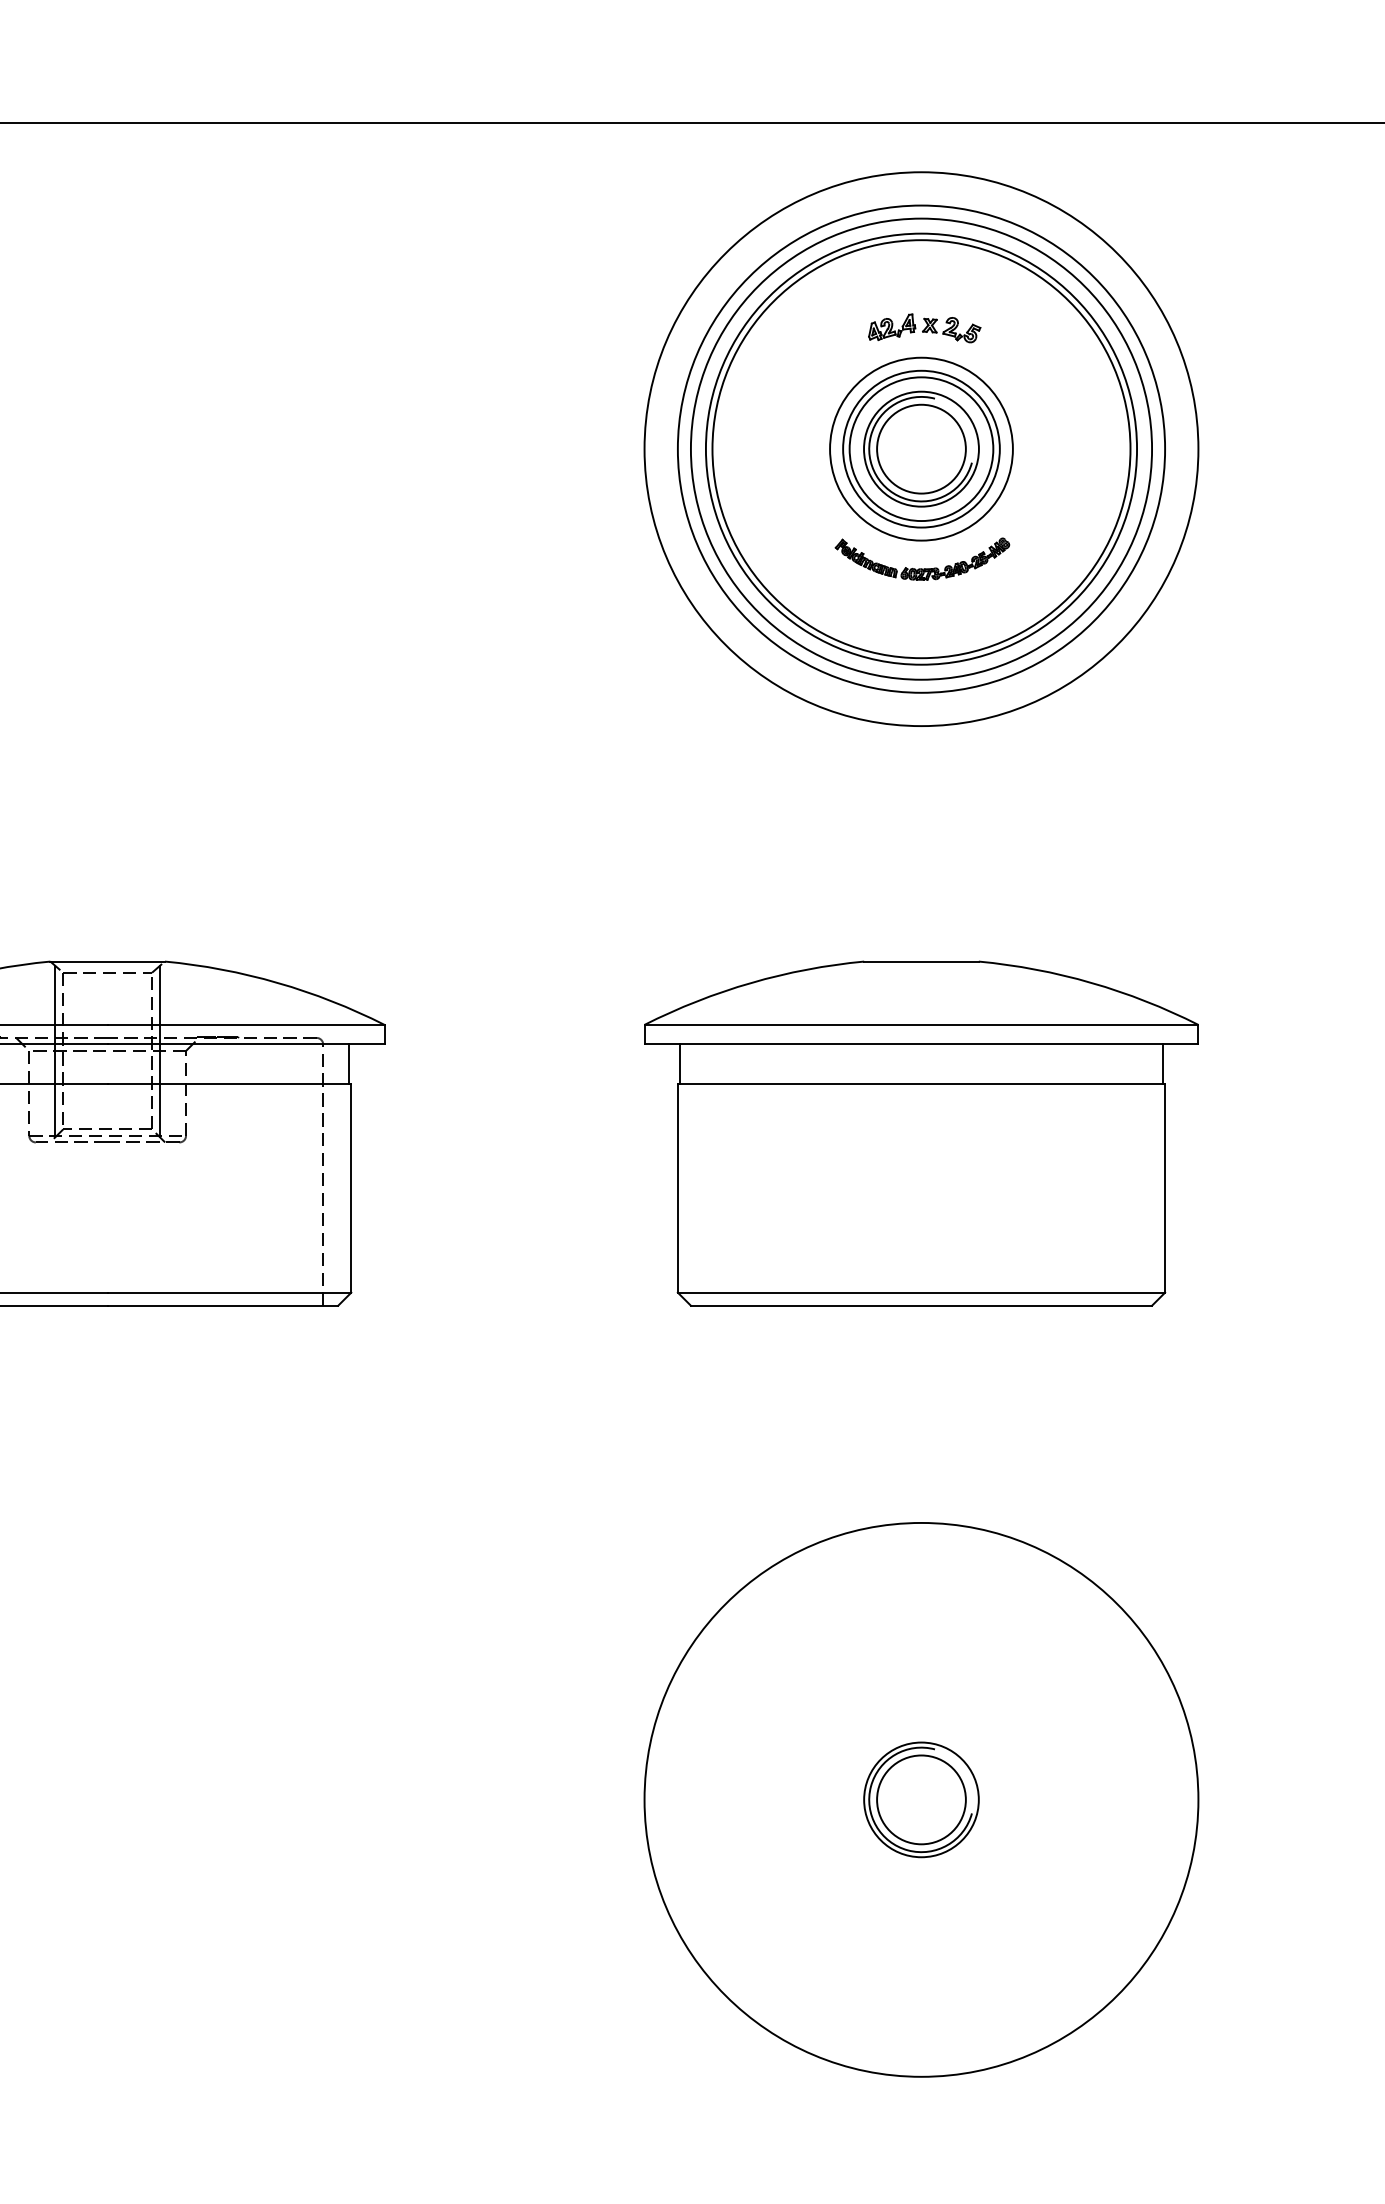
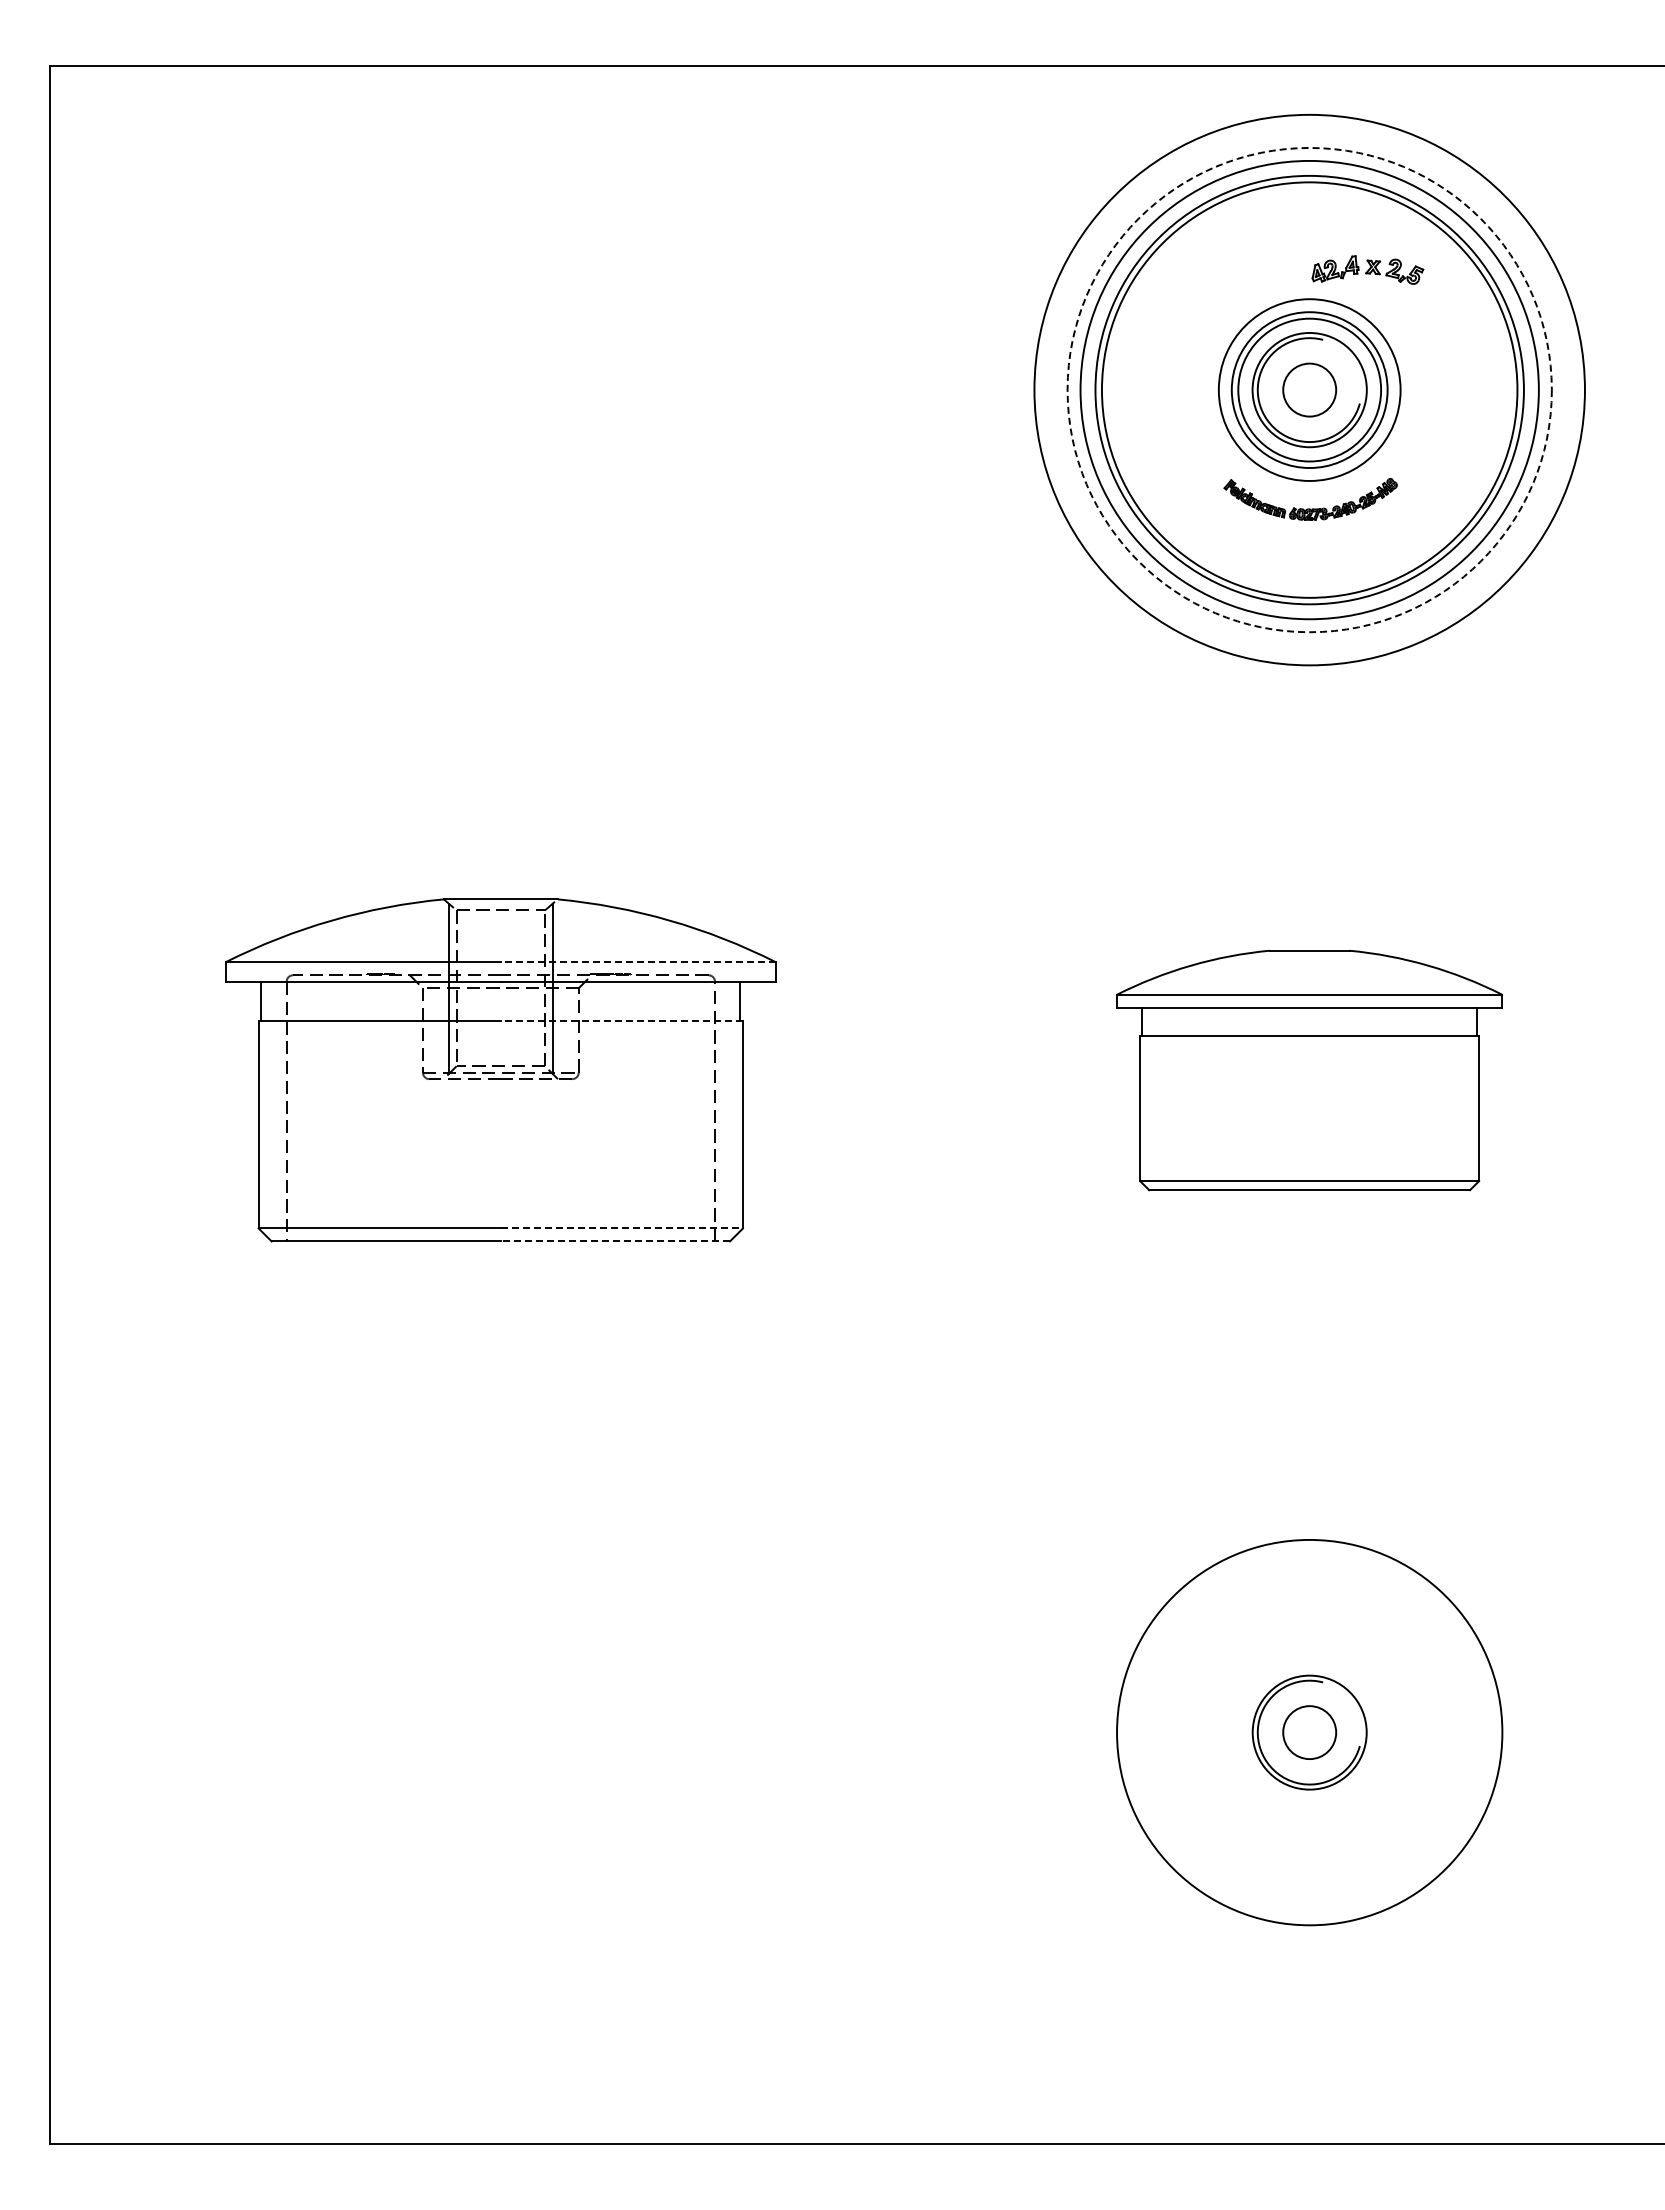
part: (924, 327) -> (1367, 269), moved
circle: (921, 448) -> (1309, 389), size x0.6
circle: (921, 448) -> (1309, 389), solid -> dashed
line: (246, 1025) -> (638, 962), solid -> dashed
line: (229, 1083) -> (621, 1020), solid -> dashed
part: (921, 1133) -> (1309, 1070), size x0.7
line: (230, 1292) -> (622, 1228), solid -> dashed
line: (223, 1305) -> (615, 1241), solid -> dashed
circle: (921, 1799) -> (1309, 1732), size x0.6
circle: (921, 1799) -> (1309, 1732), size x0.7

